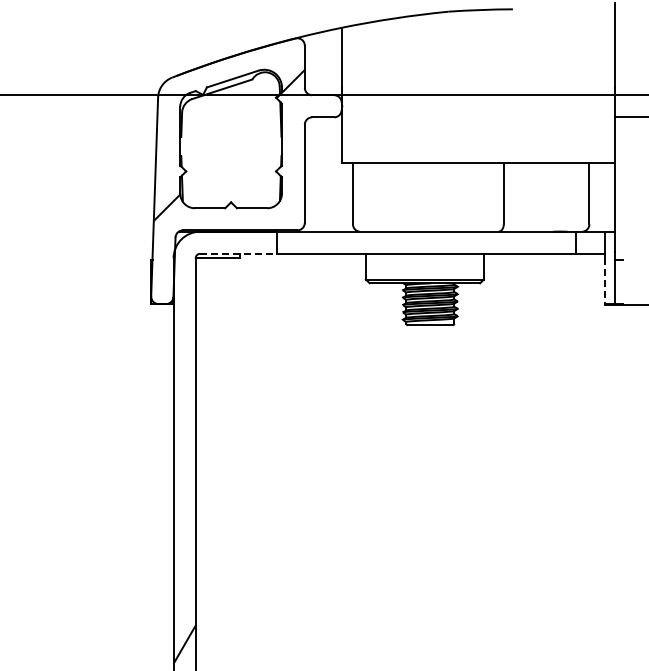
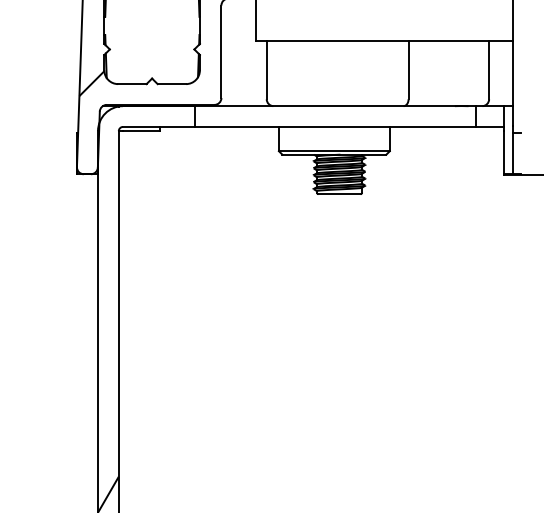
line: (238, 253) -> (159, 126), dashed -> solid
line: (605, 281) -> (504, 152), dashed -> solid

